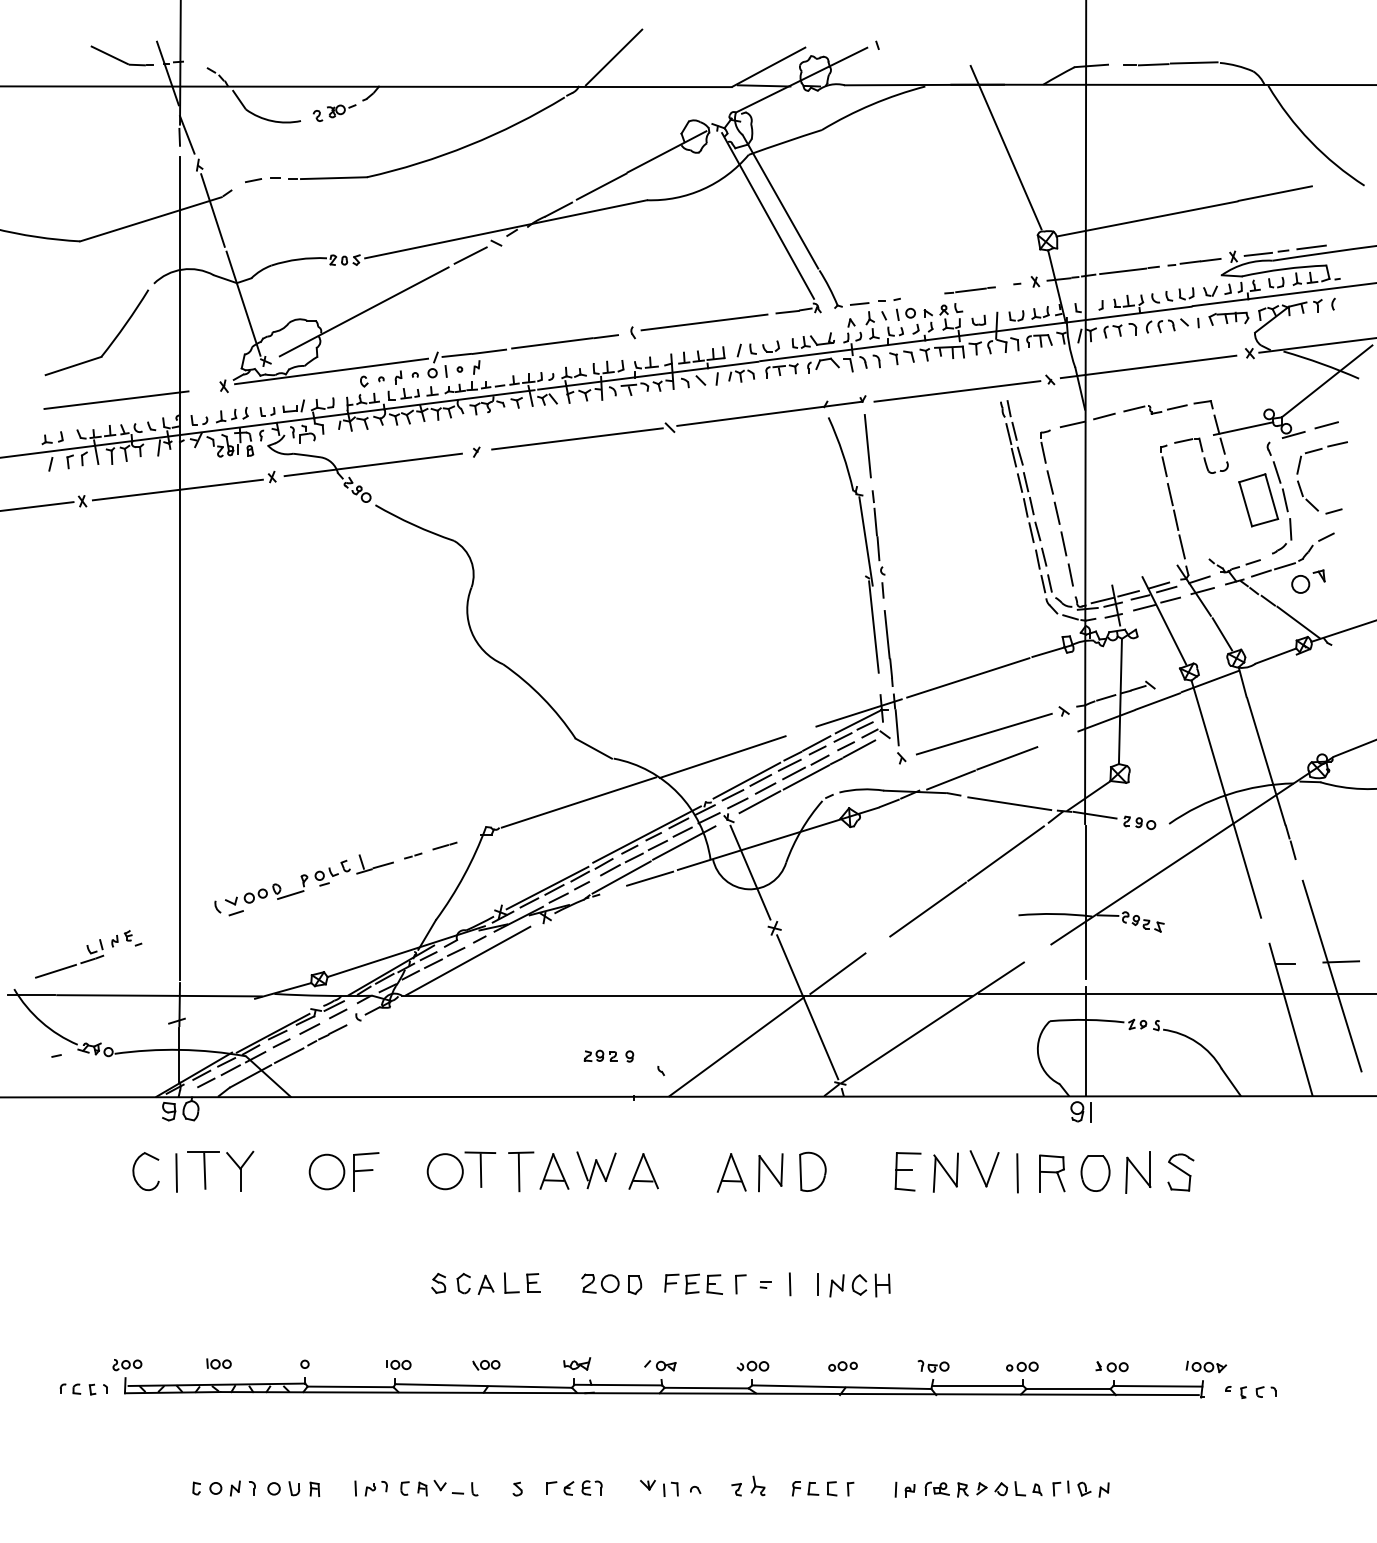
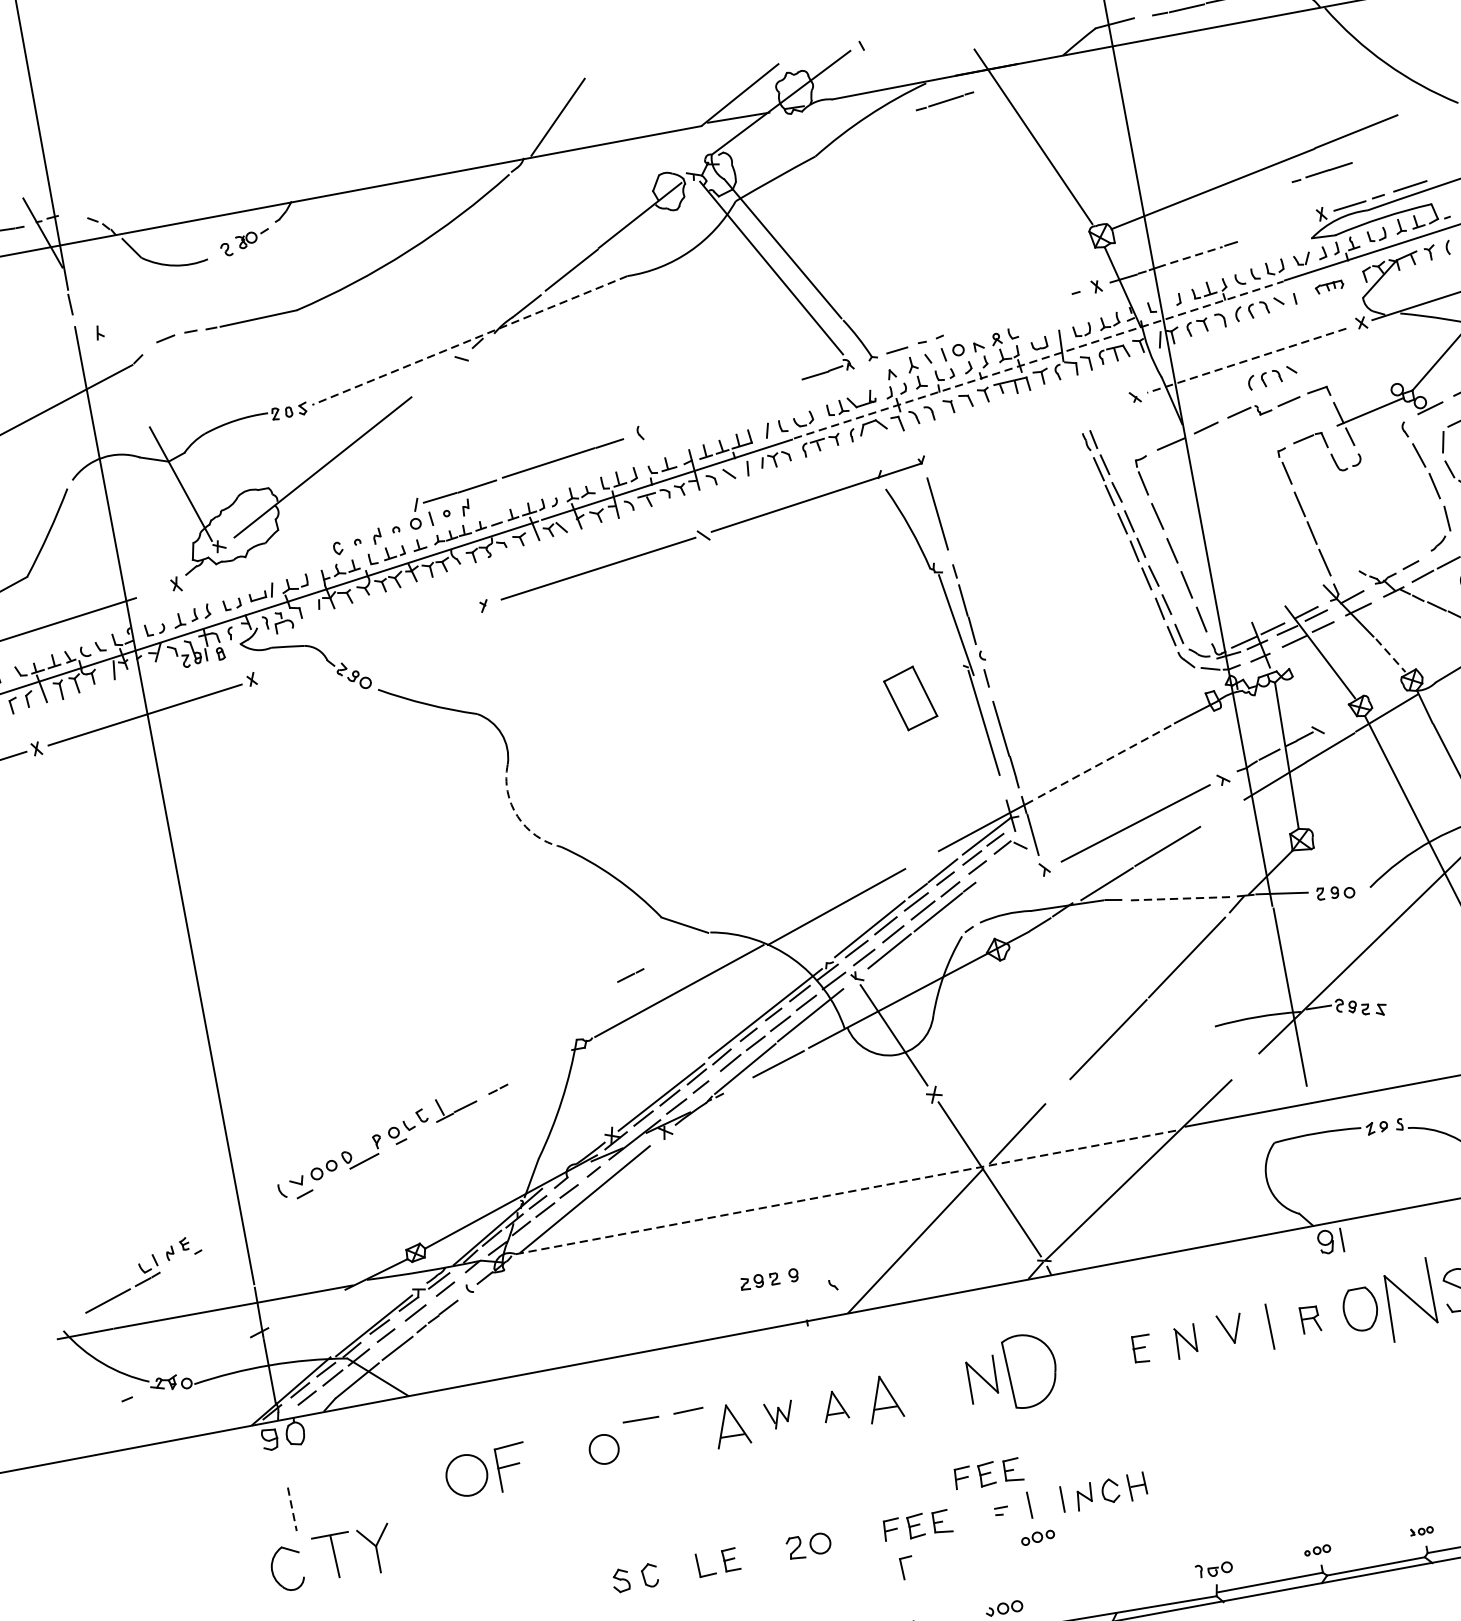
line: (187, 134) -> (78, 299), removed
line: (212, 210) -> (124, 382), removed
line: (506, 229) -> (470, 340), solid -> dashed
line: (470, 255) -> (434, 378), removed
line: (1194, 262) -> (1322, 172), moved
line: (1123, 271) -> (1196, 255), solid -> dashed
line: (969, 290) -> (944, 101), moved
part: (1228, 318) -> (1329, 287), size x0.6
line: (704, 322) -> (720, 405), removed
line: (976, 333) -> (1039, 359), solid -> dashed
line: (1148, 366) -> (1246, 360), solid -> dashed
line: (331, 371) -> (297, 543), removed
part: (1167, 384) -> (1272, 377), added
line: (957, 391) -> (1030, 430), removed
line: (372, 464) -> (365, 643), removed
part: (1258, 500) -> (910, 698), moved
arc: (471, 632) -> (517, 816), solid -> dashed
line: (1222, 634) -> (1390, 655), solid -> dashed
line: (968, 677) -> (1105, 760), solid -> dashed
line: (859, 748) -> (993, 867), removed
line: (1009, 803) -> (1180, 898), solid -> dashed
line: (444, 845) -> (630, 974), moved
line: (686, 995) -> (846, 1192), solid -> dashed
line: (1086, 1041) -> (1321, 1158), removed
part: (984, 1168) -> (1230, 1328), size x0.7
part: (205, 1170) -> (335, 1555), moved
line: (480, 1170) -> (644, 1440), removed
part: (596, 1170) -> (779, 1415), size x0.6
part: (134, 1171) -> (273, 1571), moved
circle: (444, 1171) -> (603, 1449), size x0.7
part: (643, 1171) -> (834, 1405), size x0.7
part: (812, 1171) -> (1031, 1369), size x1.6
part: (907, 1171) -> (1141, 1348), size x0.6
line: (518, 1172) -> (689, 1434), removed
part: (731, 1172) -> (883, 1397), moved
part: (945, 1172) -> (1185, 1341), size x0.7
part: (1138, 1172) -> (1410, 1299), size x1.6
line: (176, 1173) -> (292, 1509), solid -> dashed
part: (1052, 1173) -> (1310, 1319), size x0.6
part: (760, 1251) -> (988, 1473), added
part: (485, 1284) -> (675, 1571), removed
part: (635, 1284) -> (849, 1539), removed
part: (740, 1284) -> (907, 1568), moved
part: (842, 1366) -> (1037, 1537), moved
part: (1022, 1366) -> (1317, 1550), size x0.7
part: (1111, 1366) -> (1421, 1530), size x0.6

